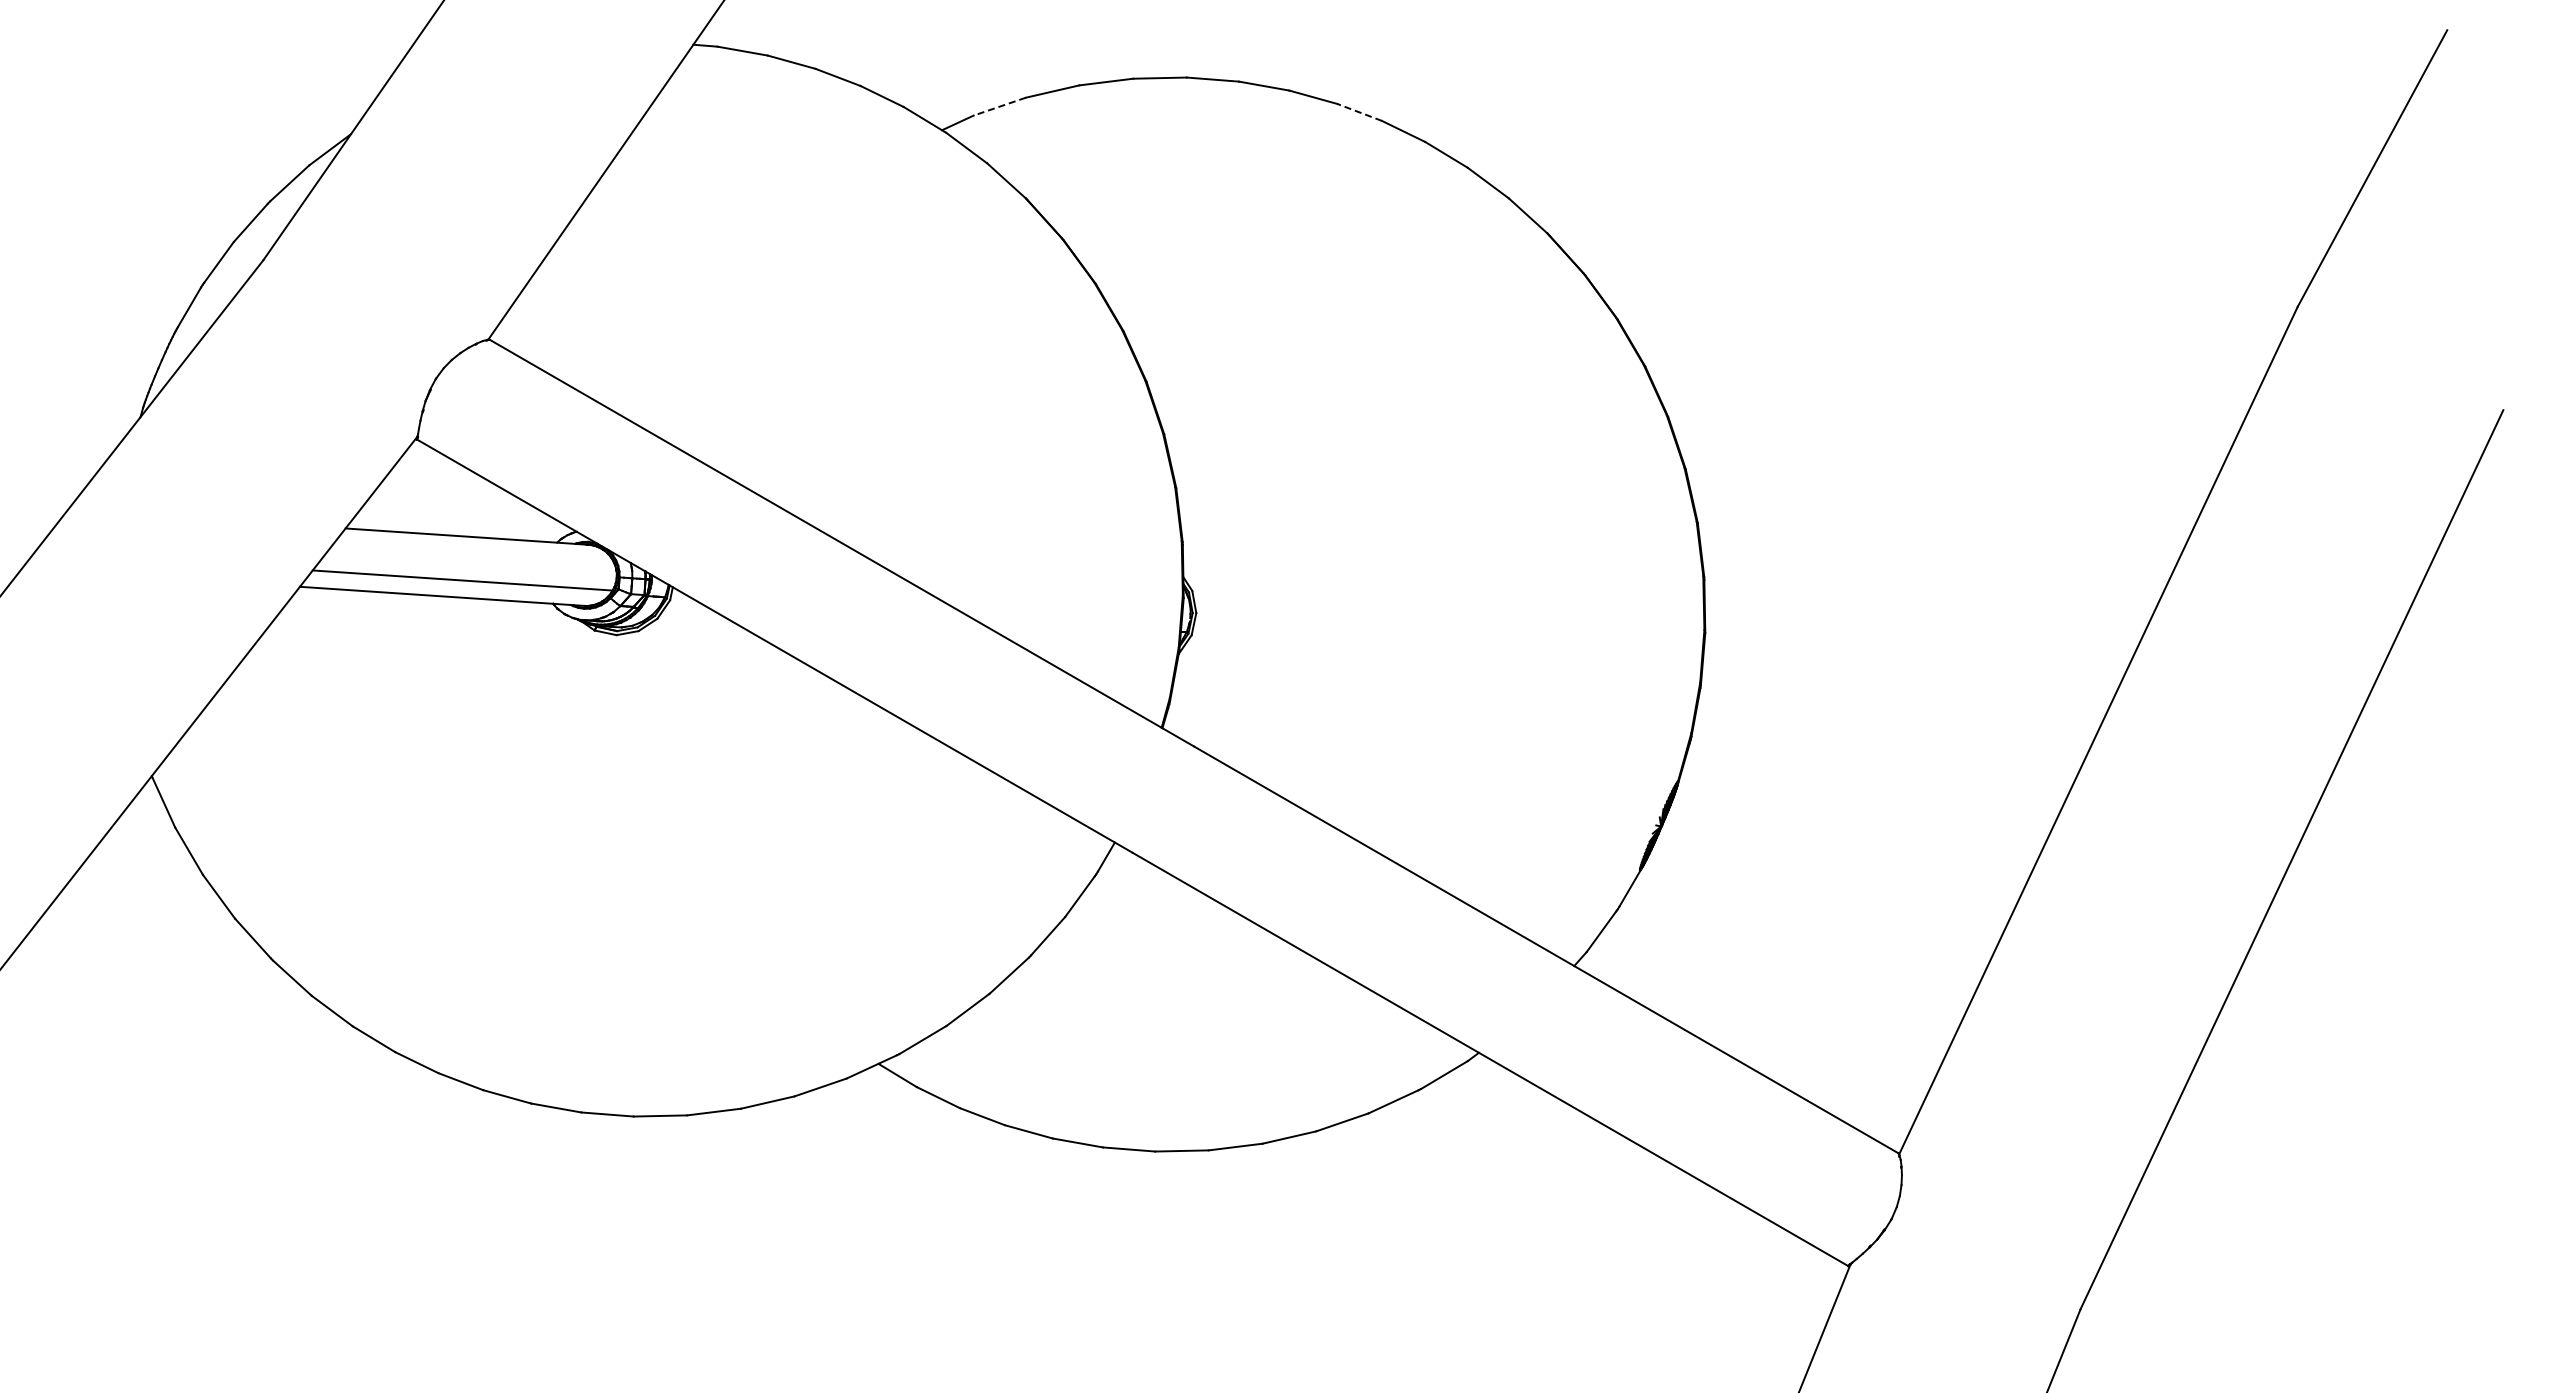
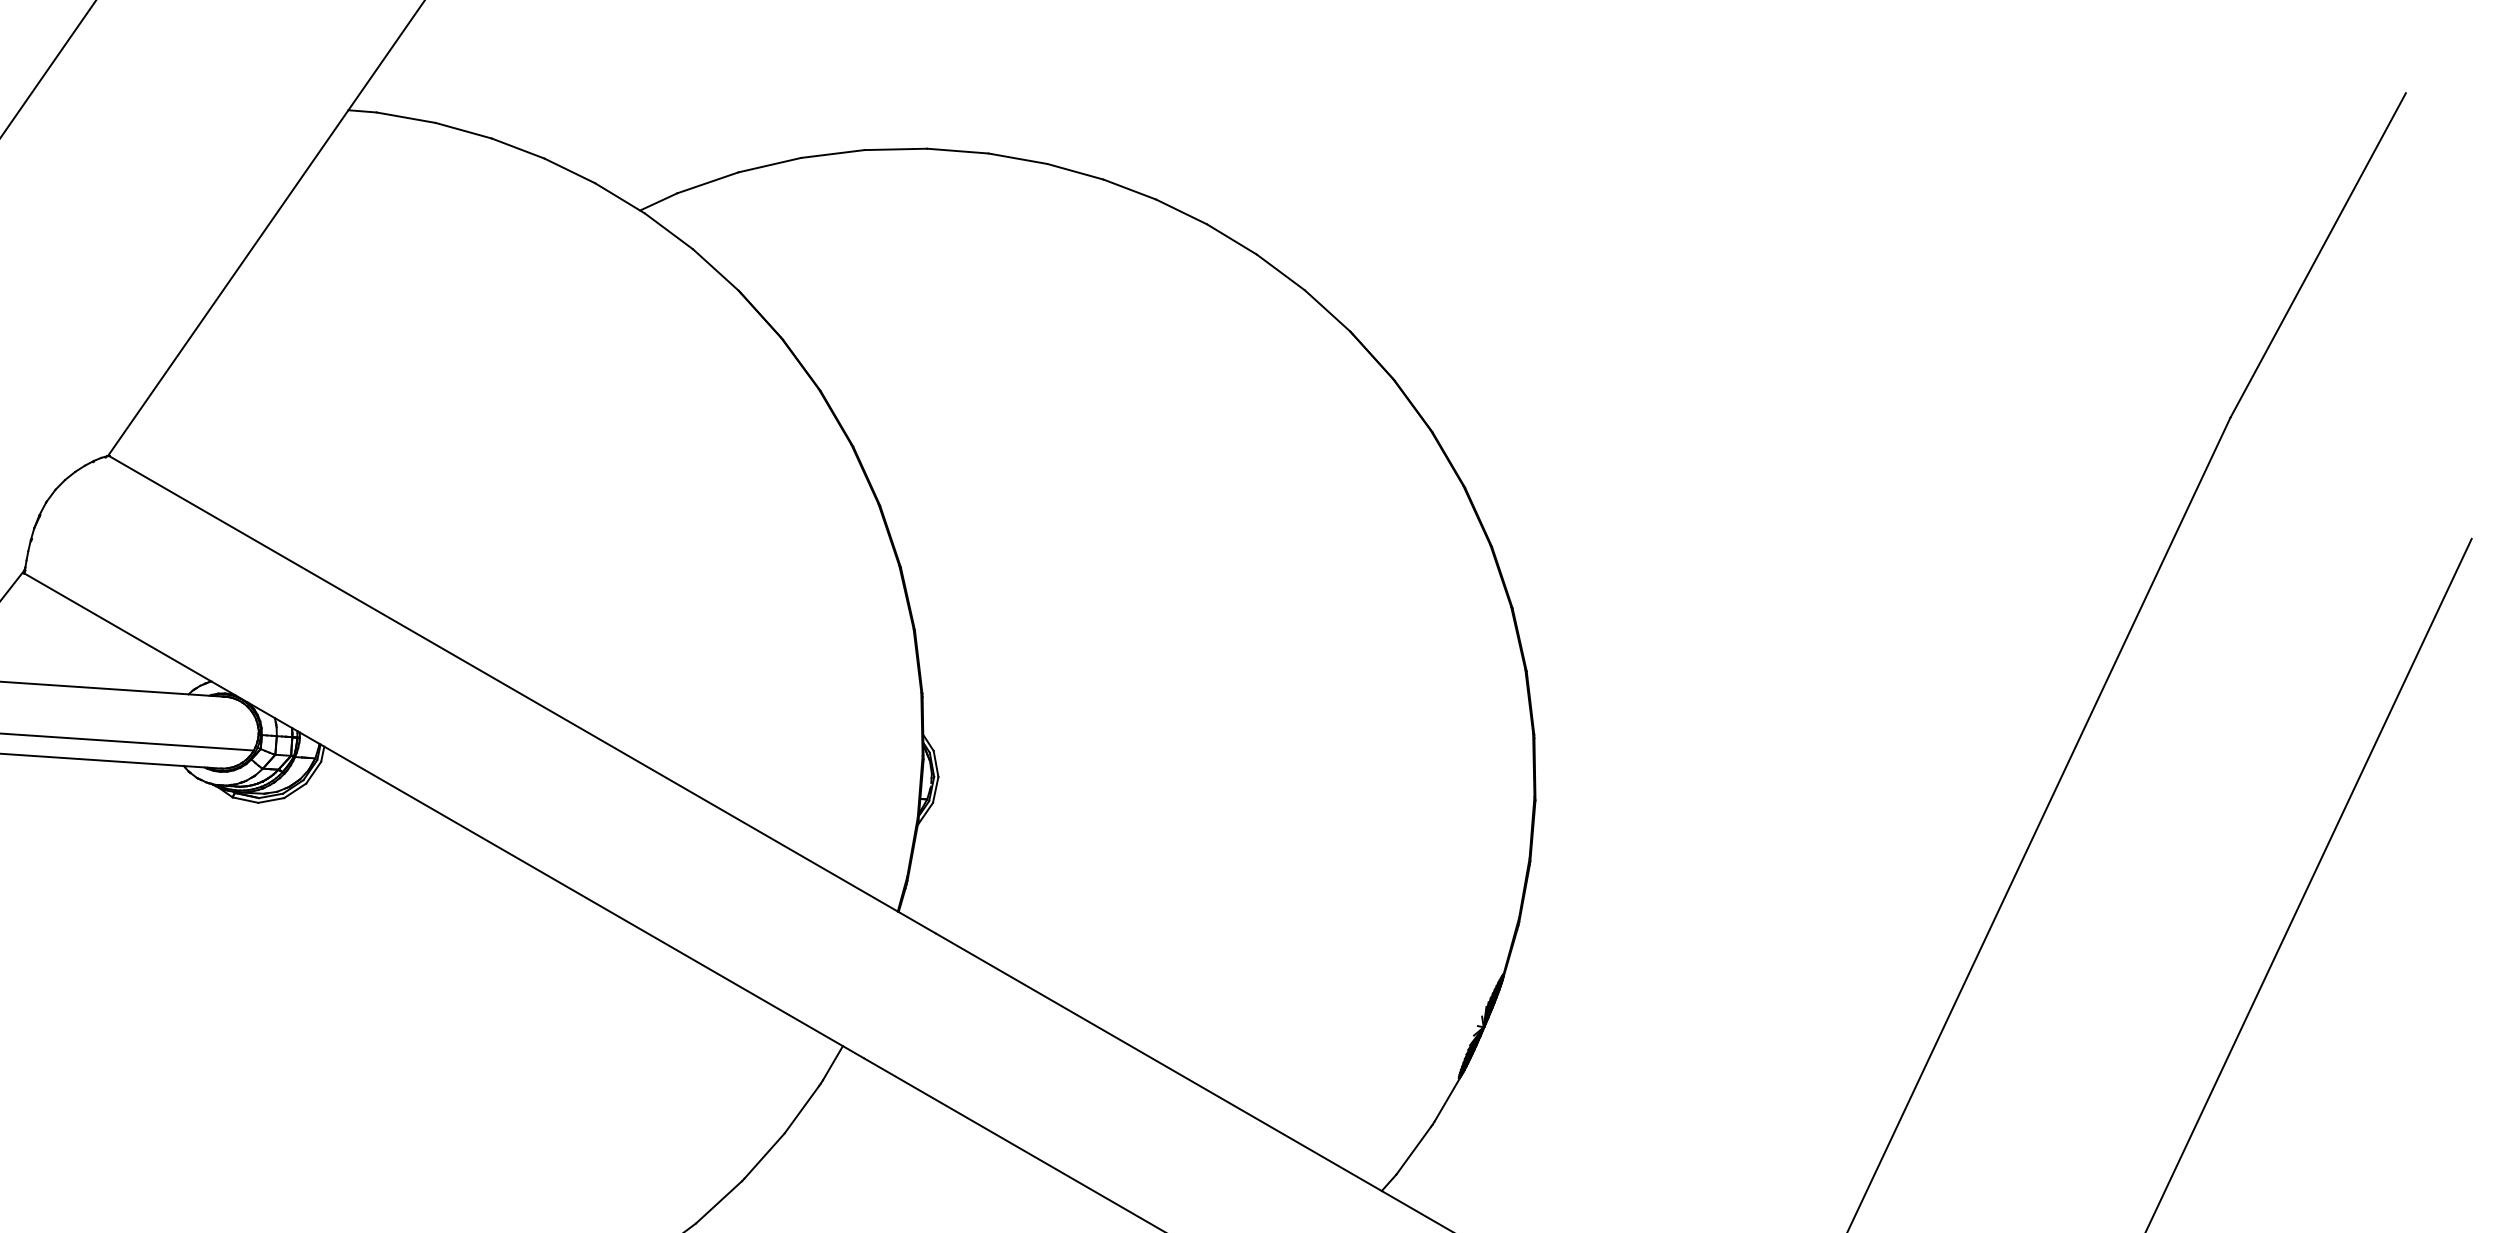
line: (999, 106) -> (707, 182), dashed -> solid
line: (1359, 112) -> (1129, 189), dashed -> solid

